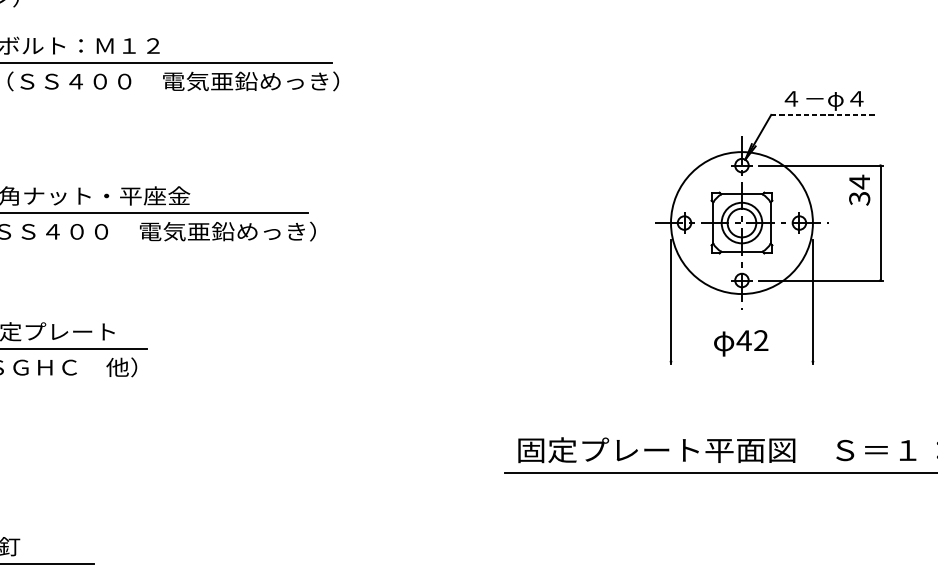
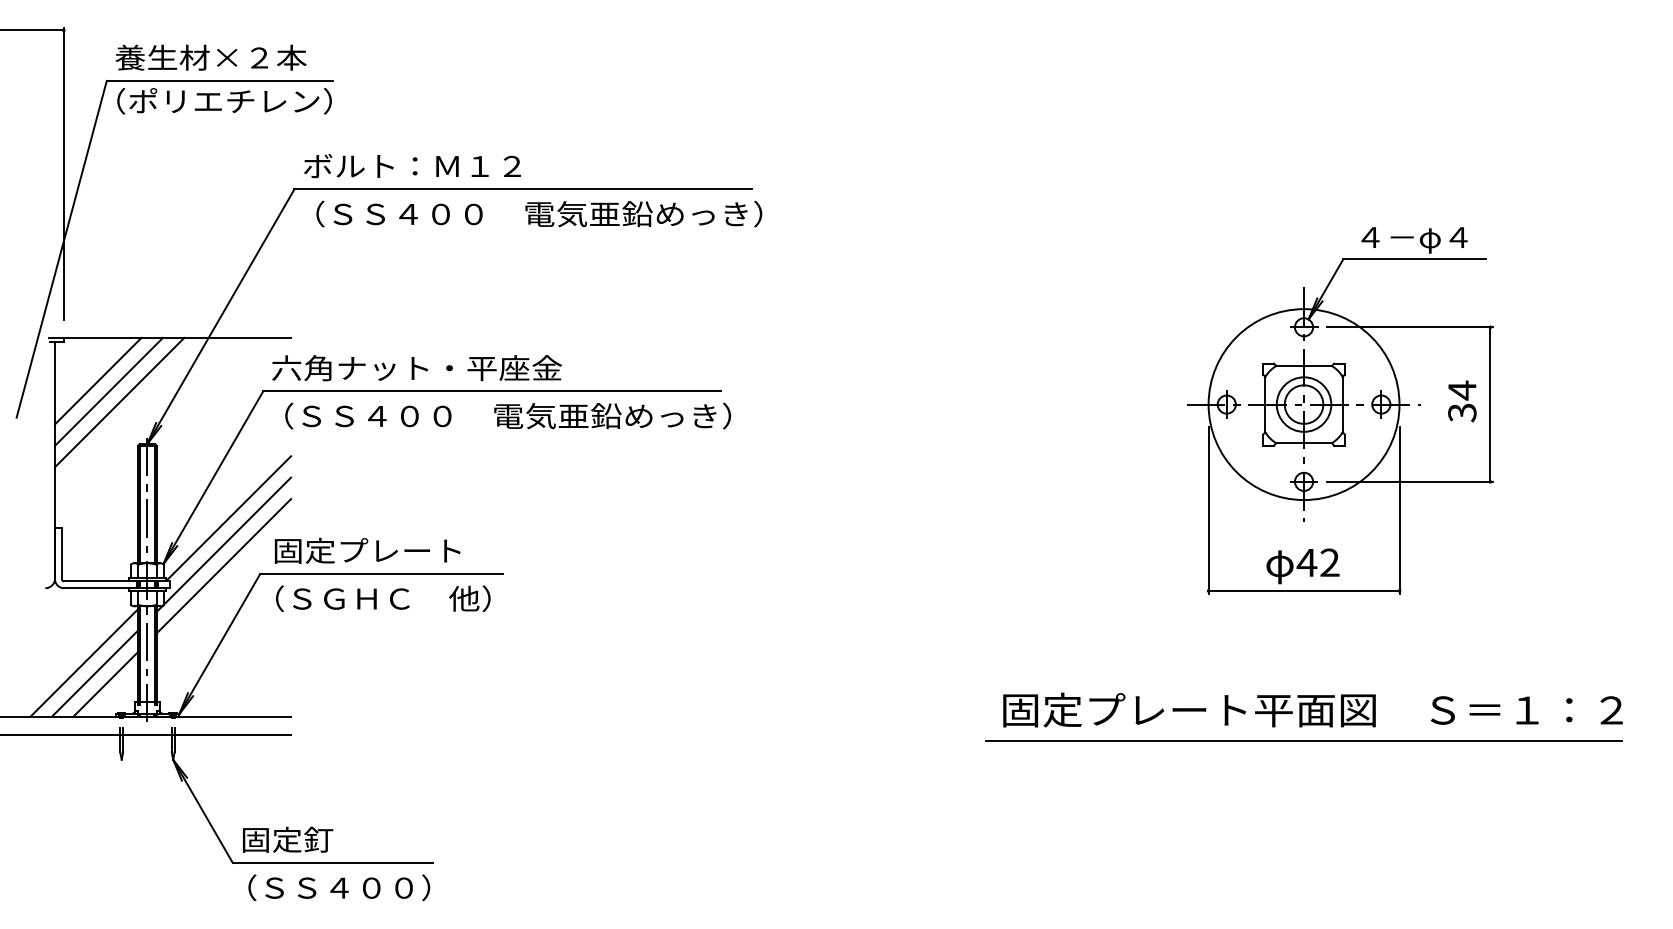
line: (824, 115) -> (1415, 259), dashed -> solid
text: (859, 190) -> (1462, 401), moved
line: (741, 361) -> (1303, 590), added

